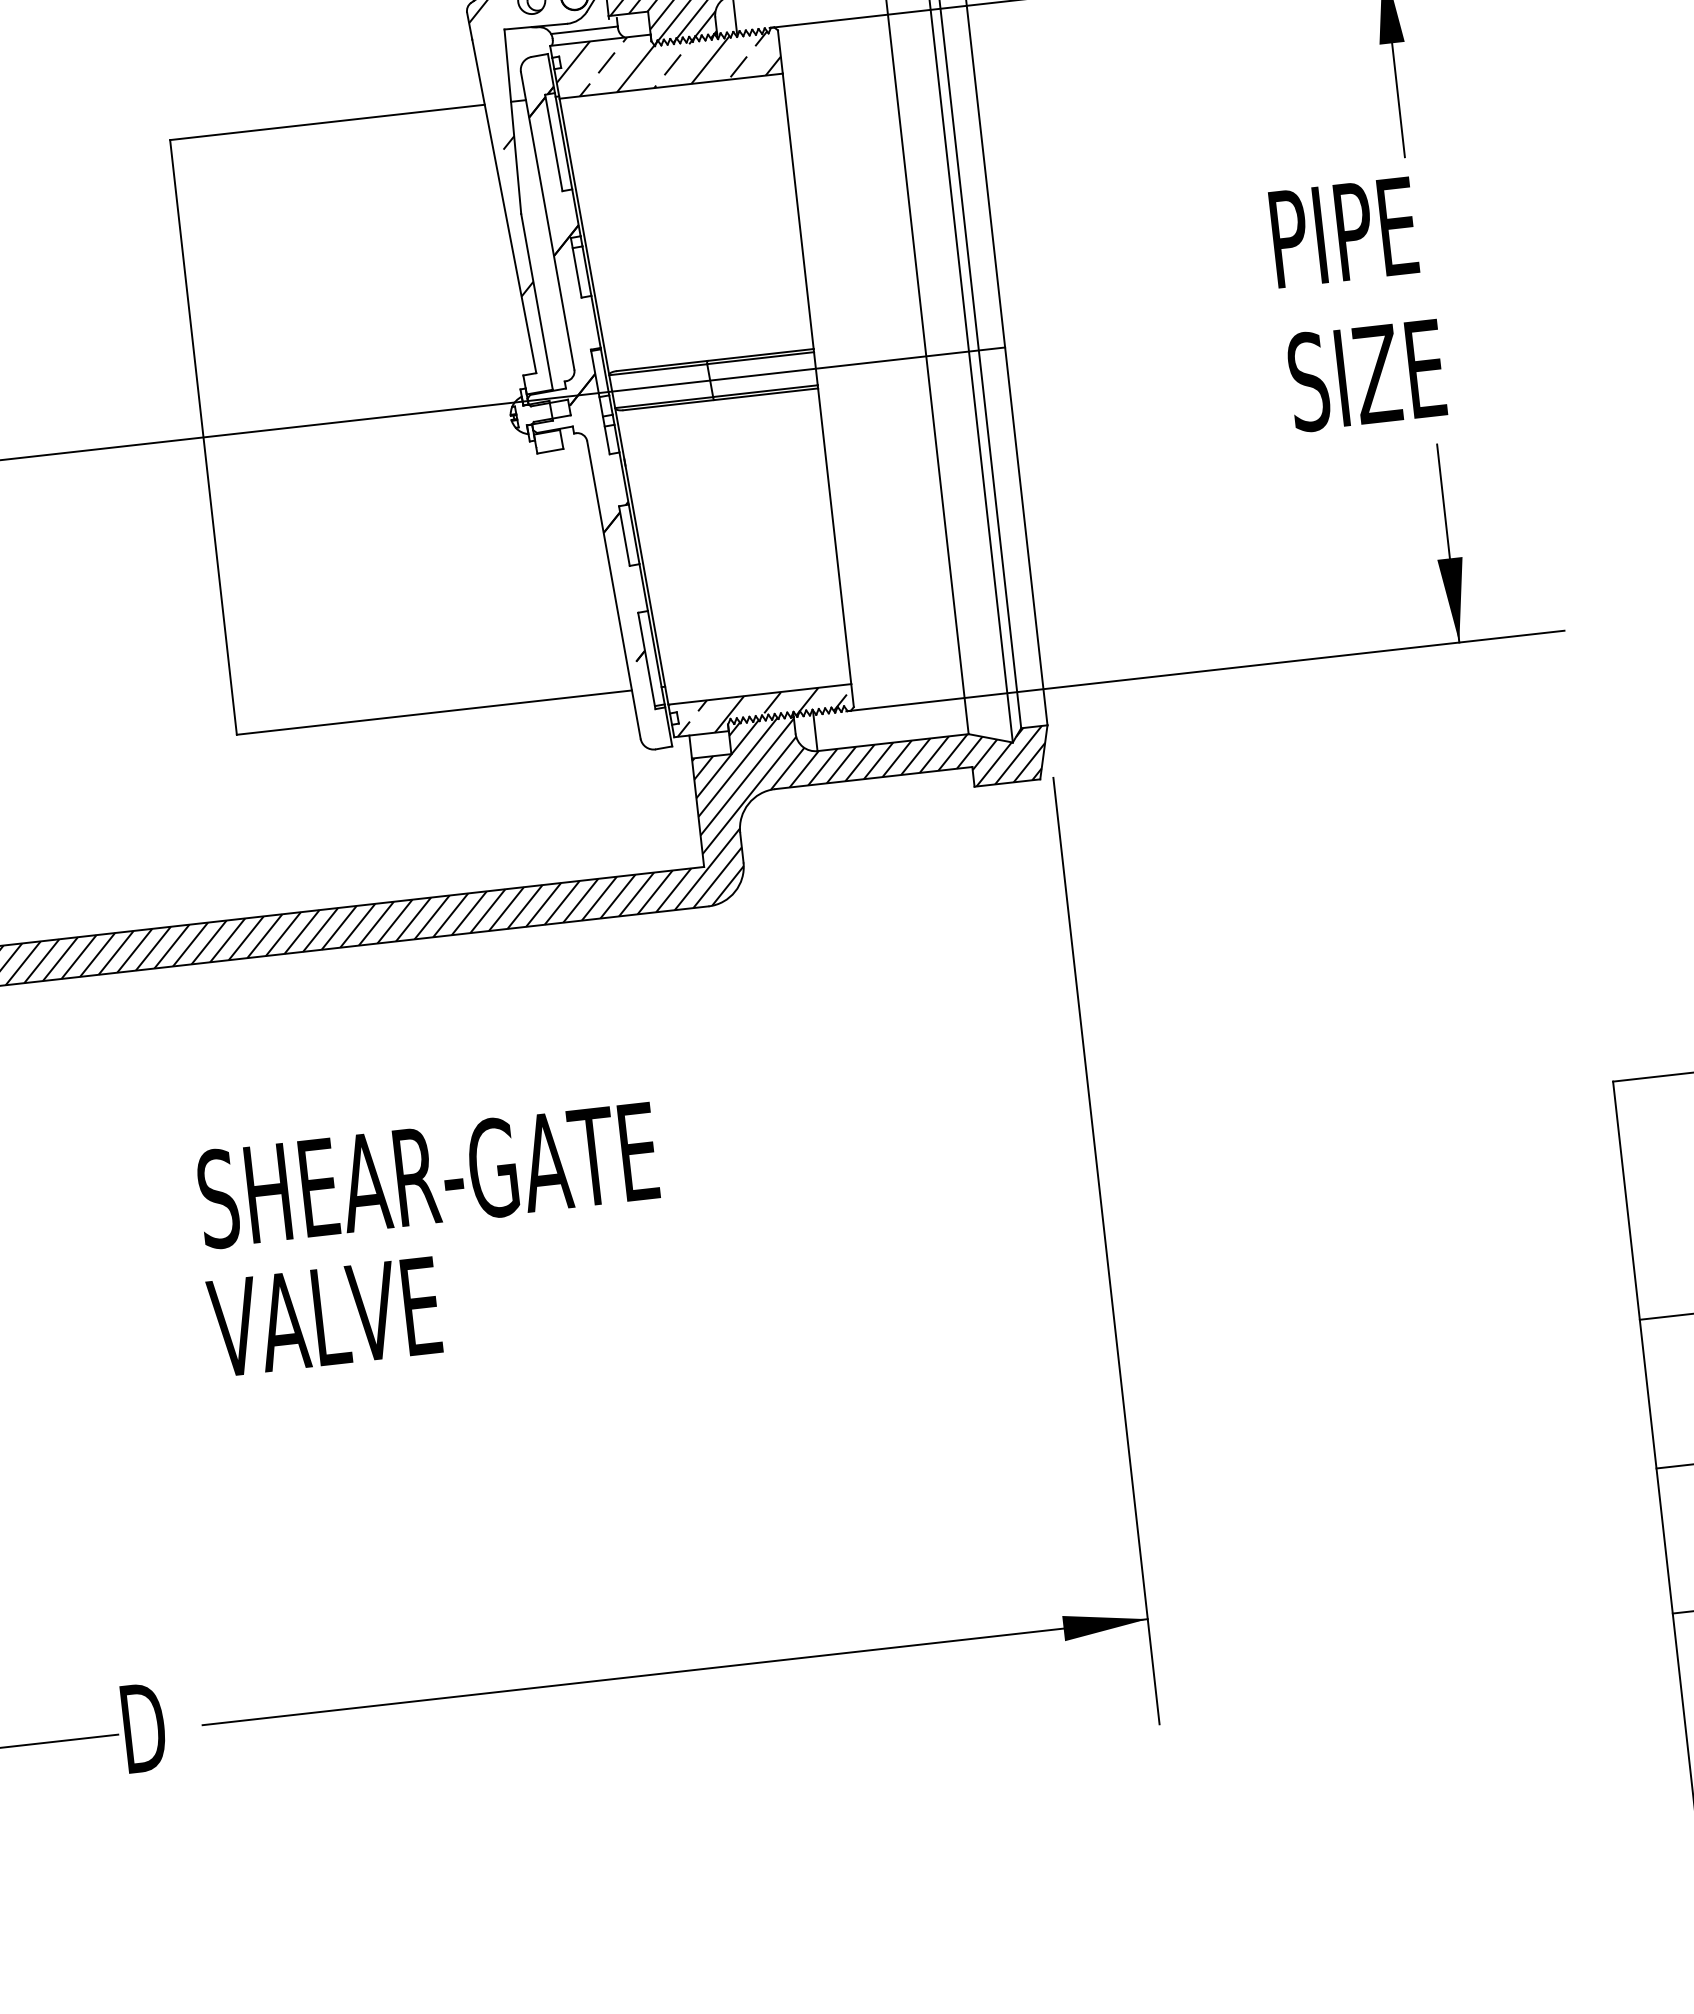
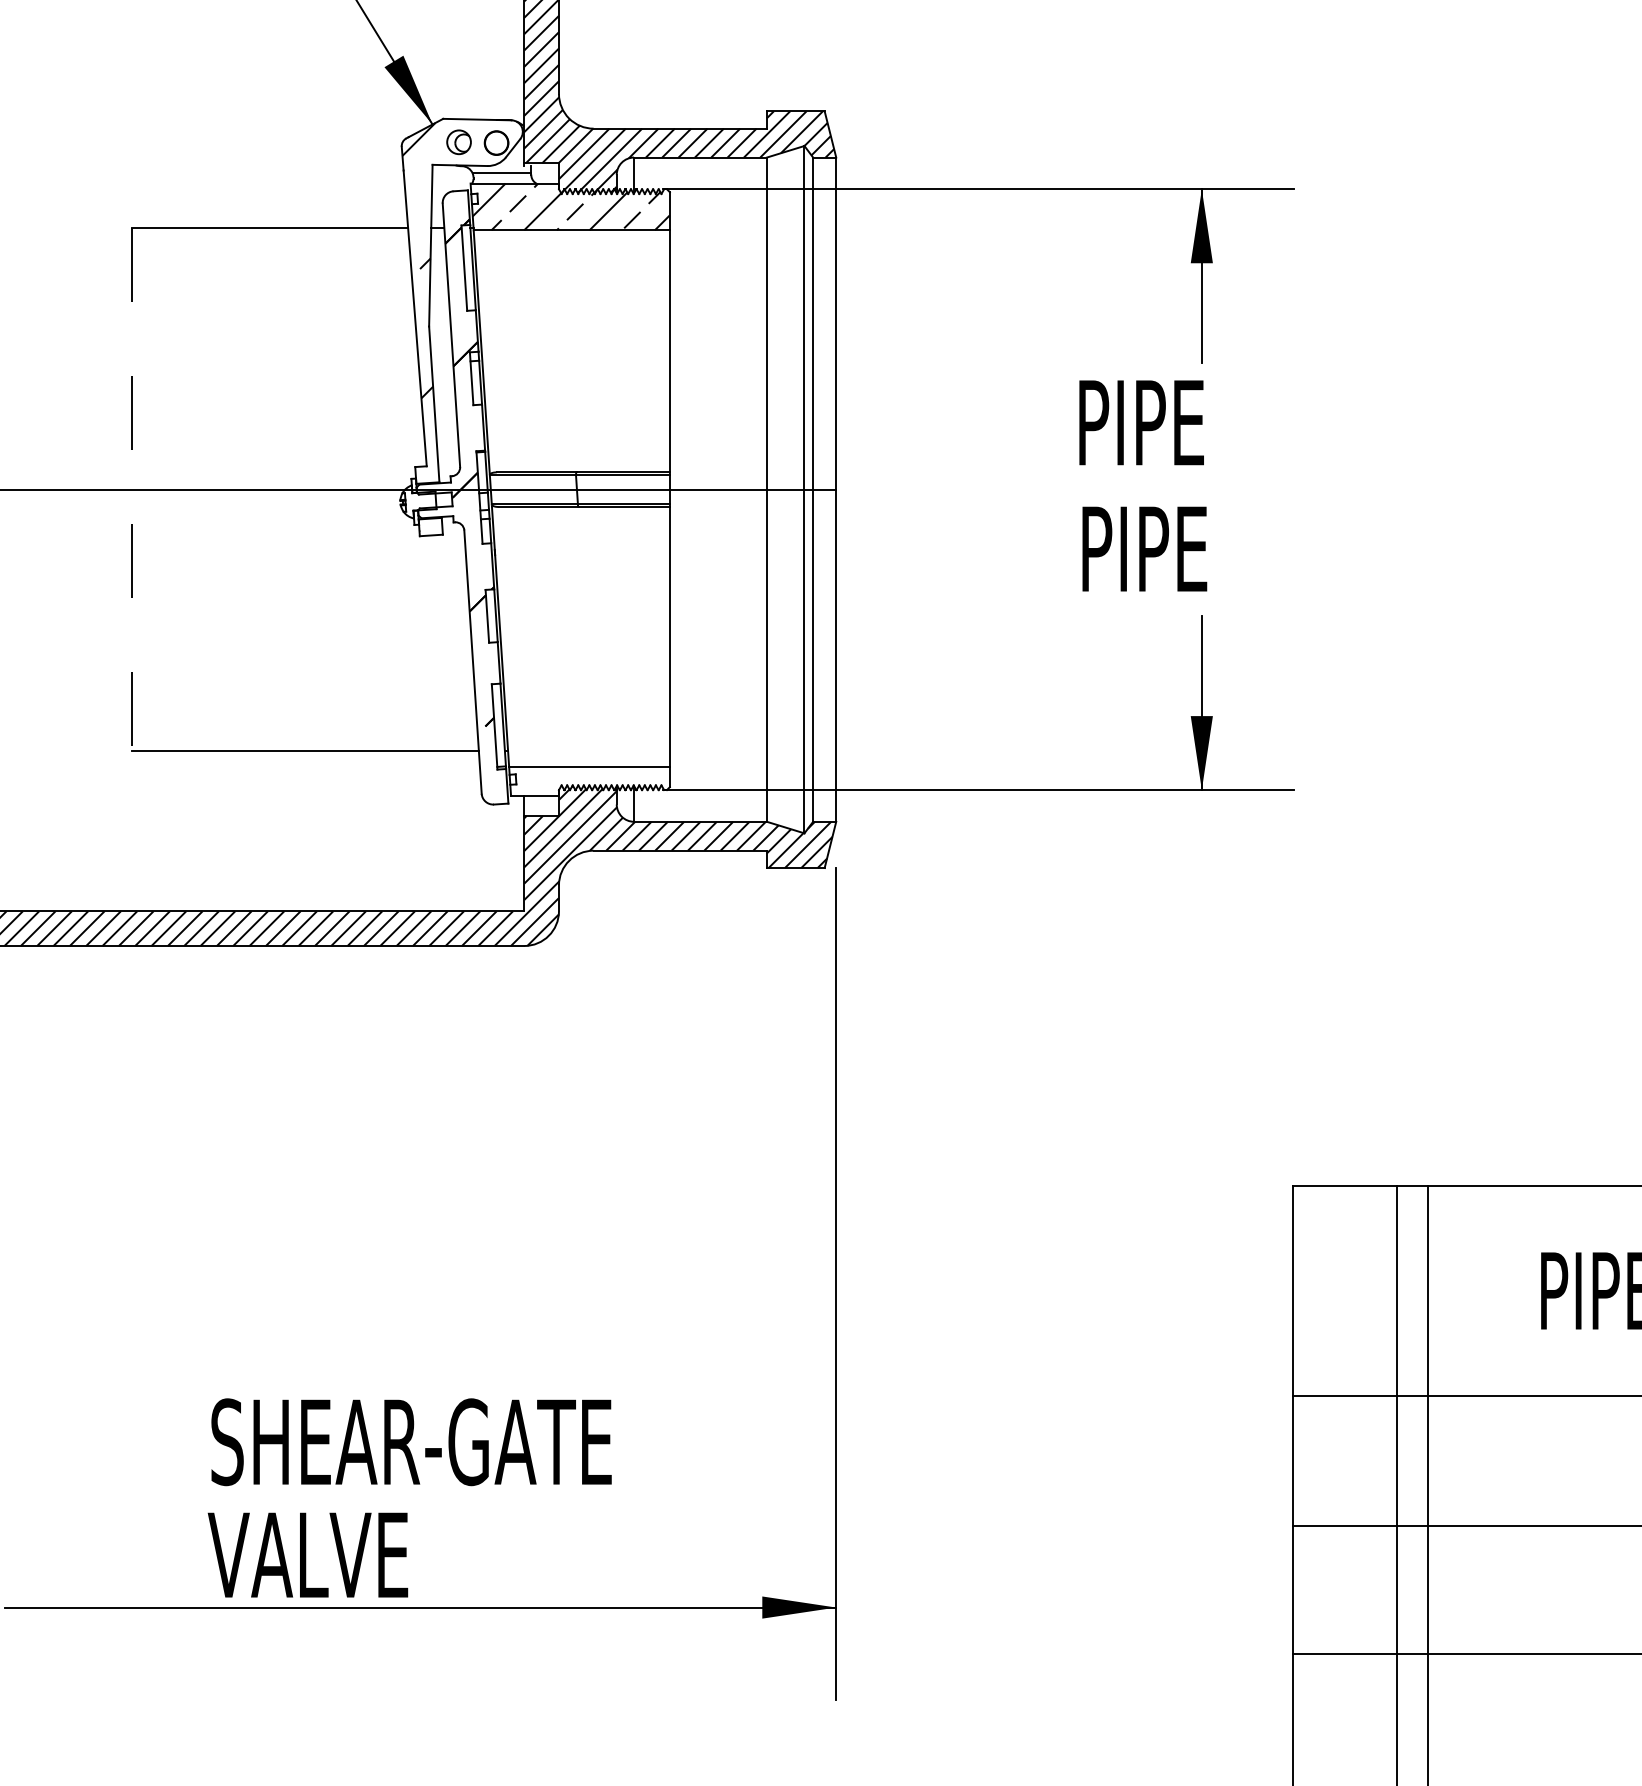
text: (1366, 375) -> (1147, 549), SIZE -> PIPE
line: (203, 438) -> (131, 490), solid -> dashed
hatch: (759, 710) -> (587, 780), removed
text: (432, 1238) -> (409, 1497), moved

